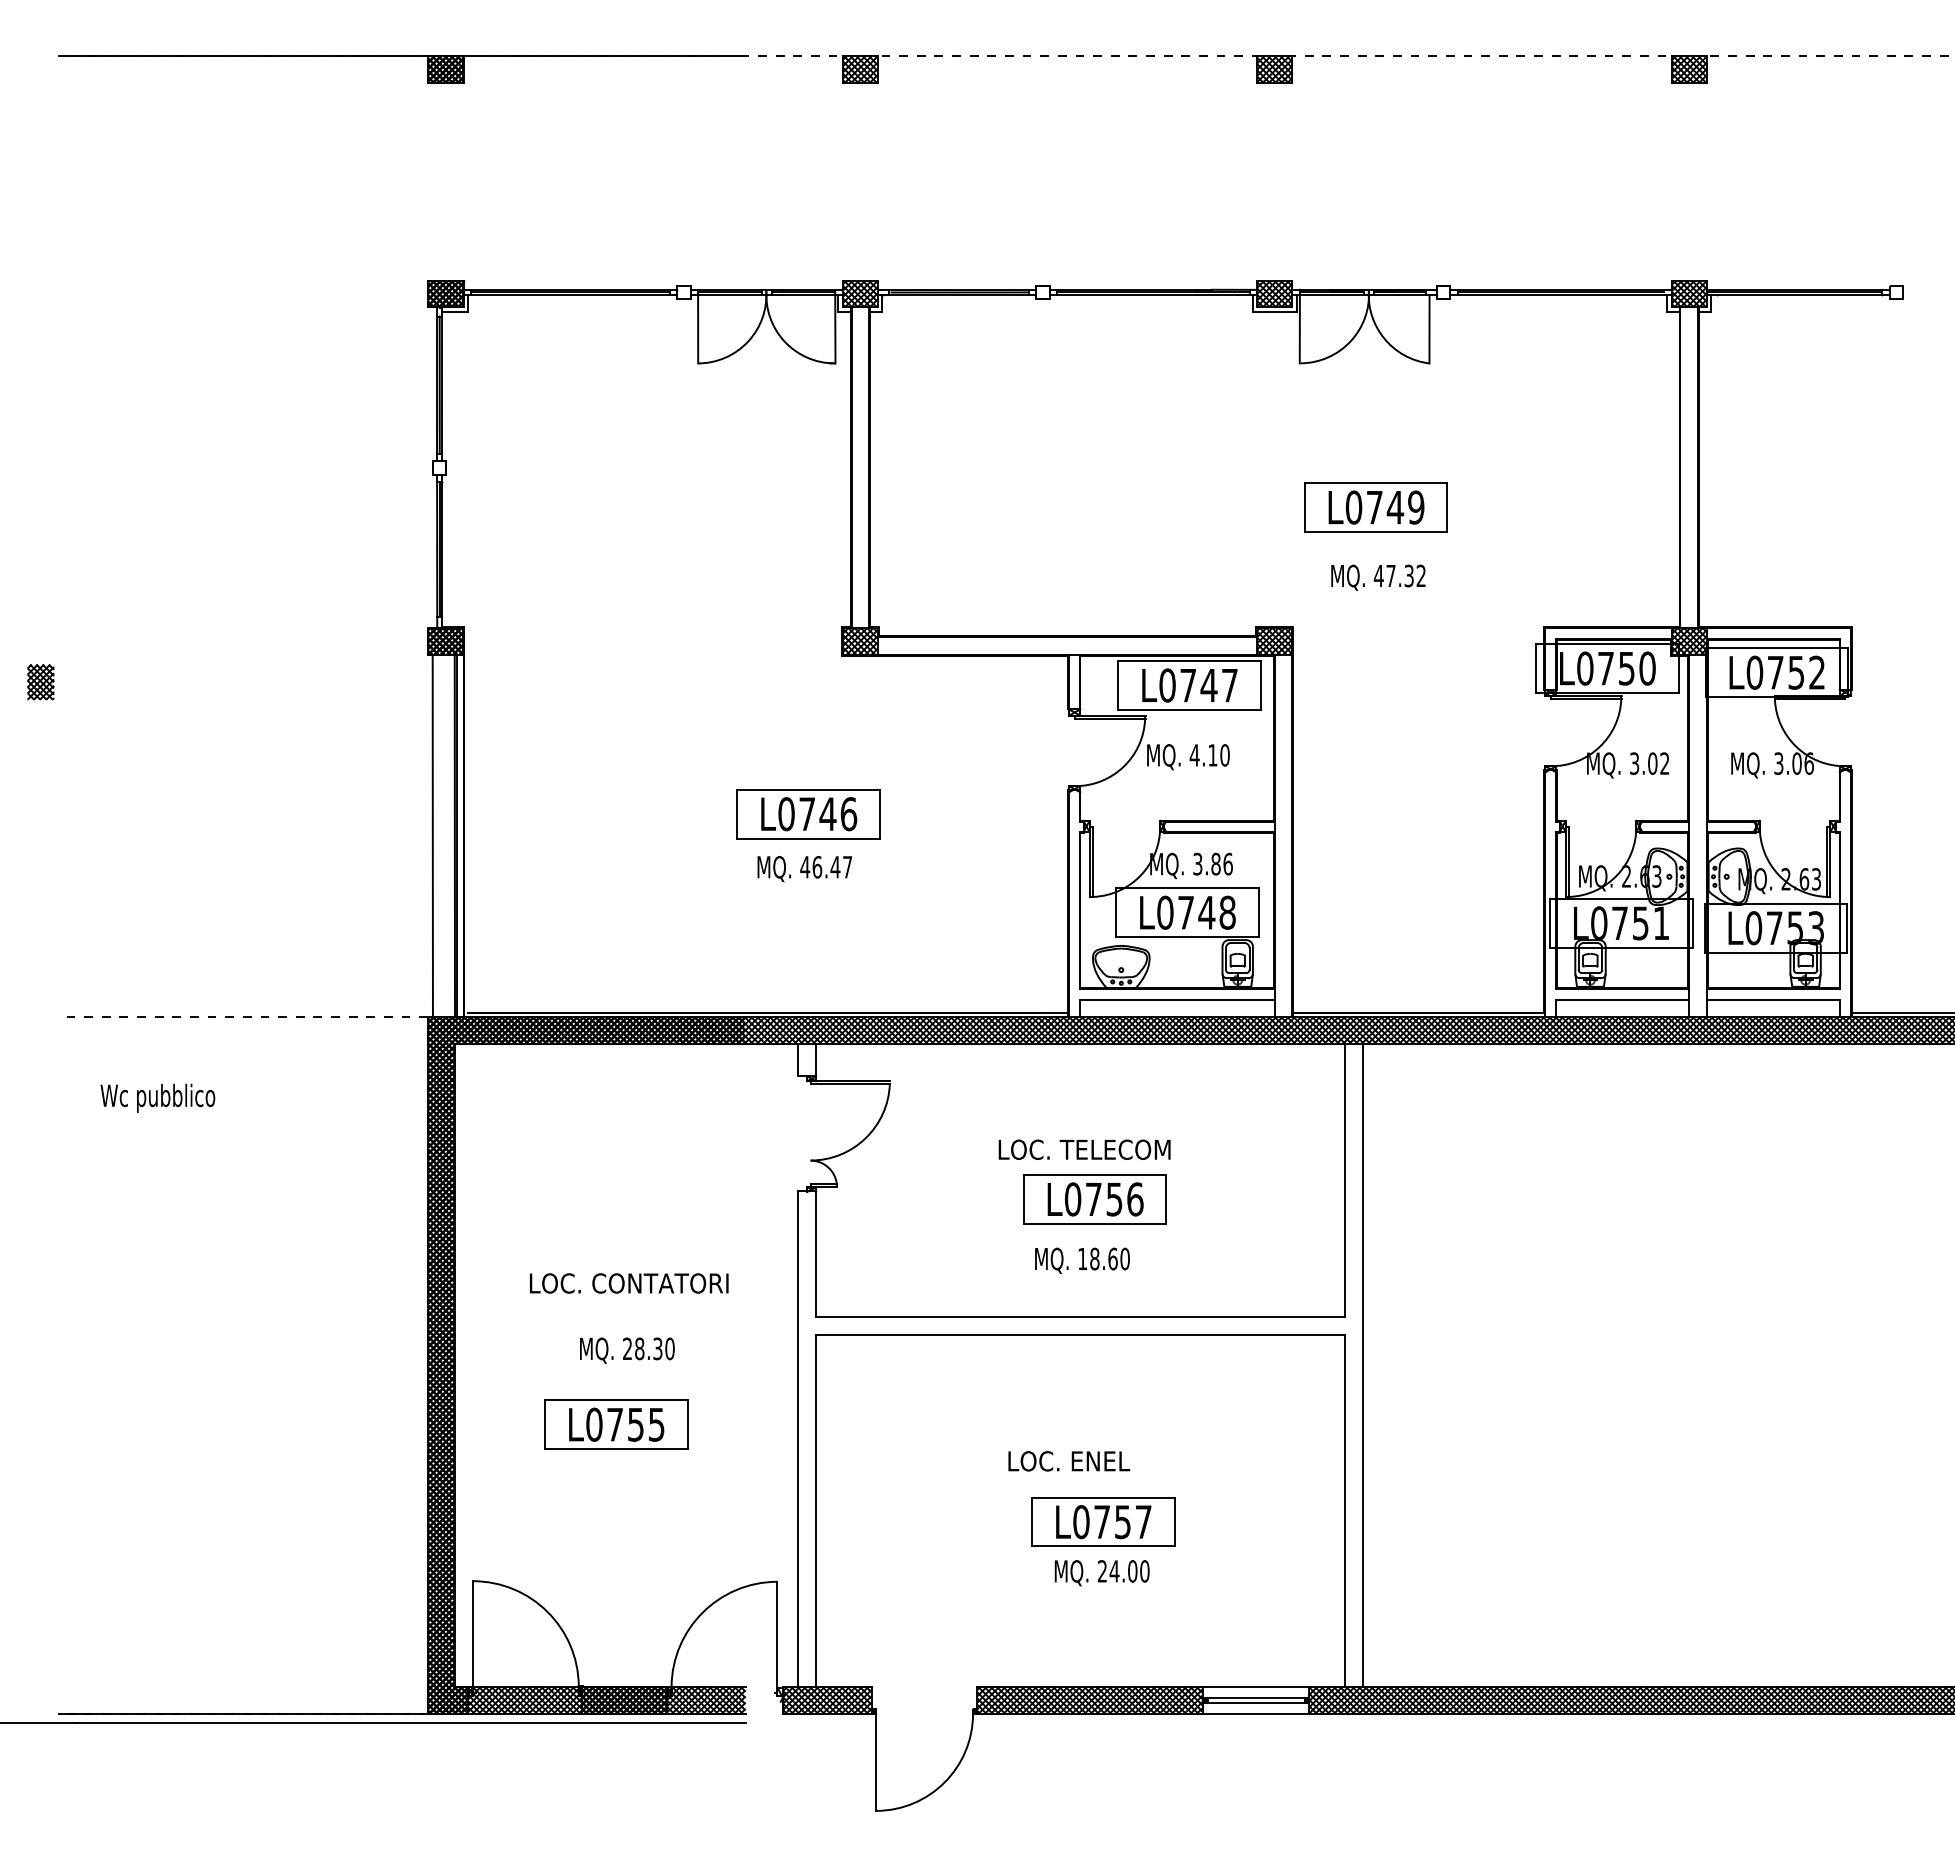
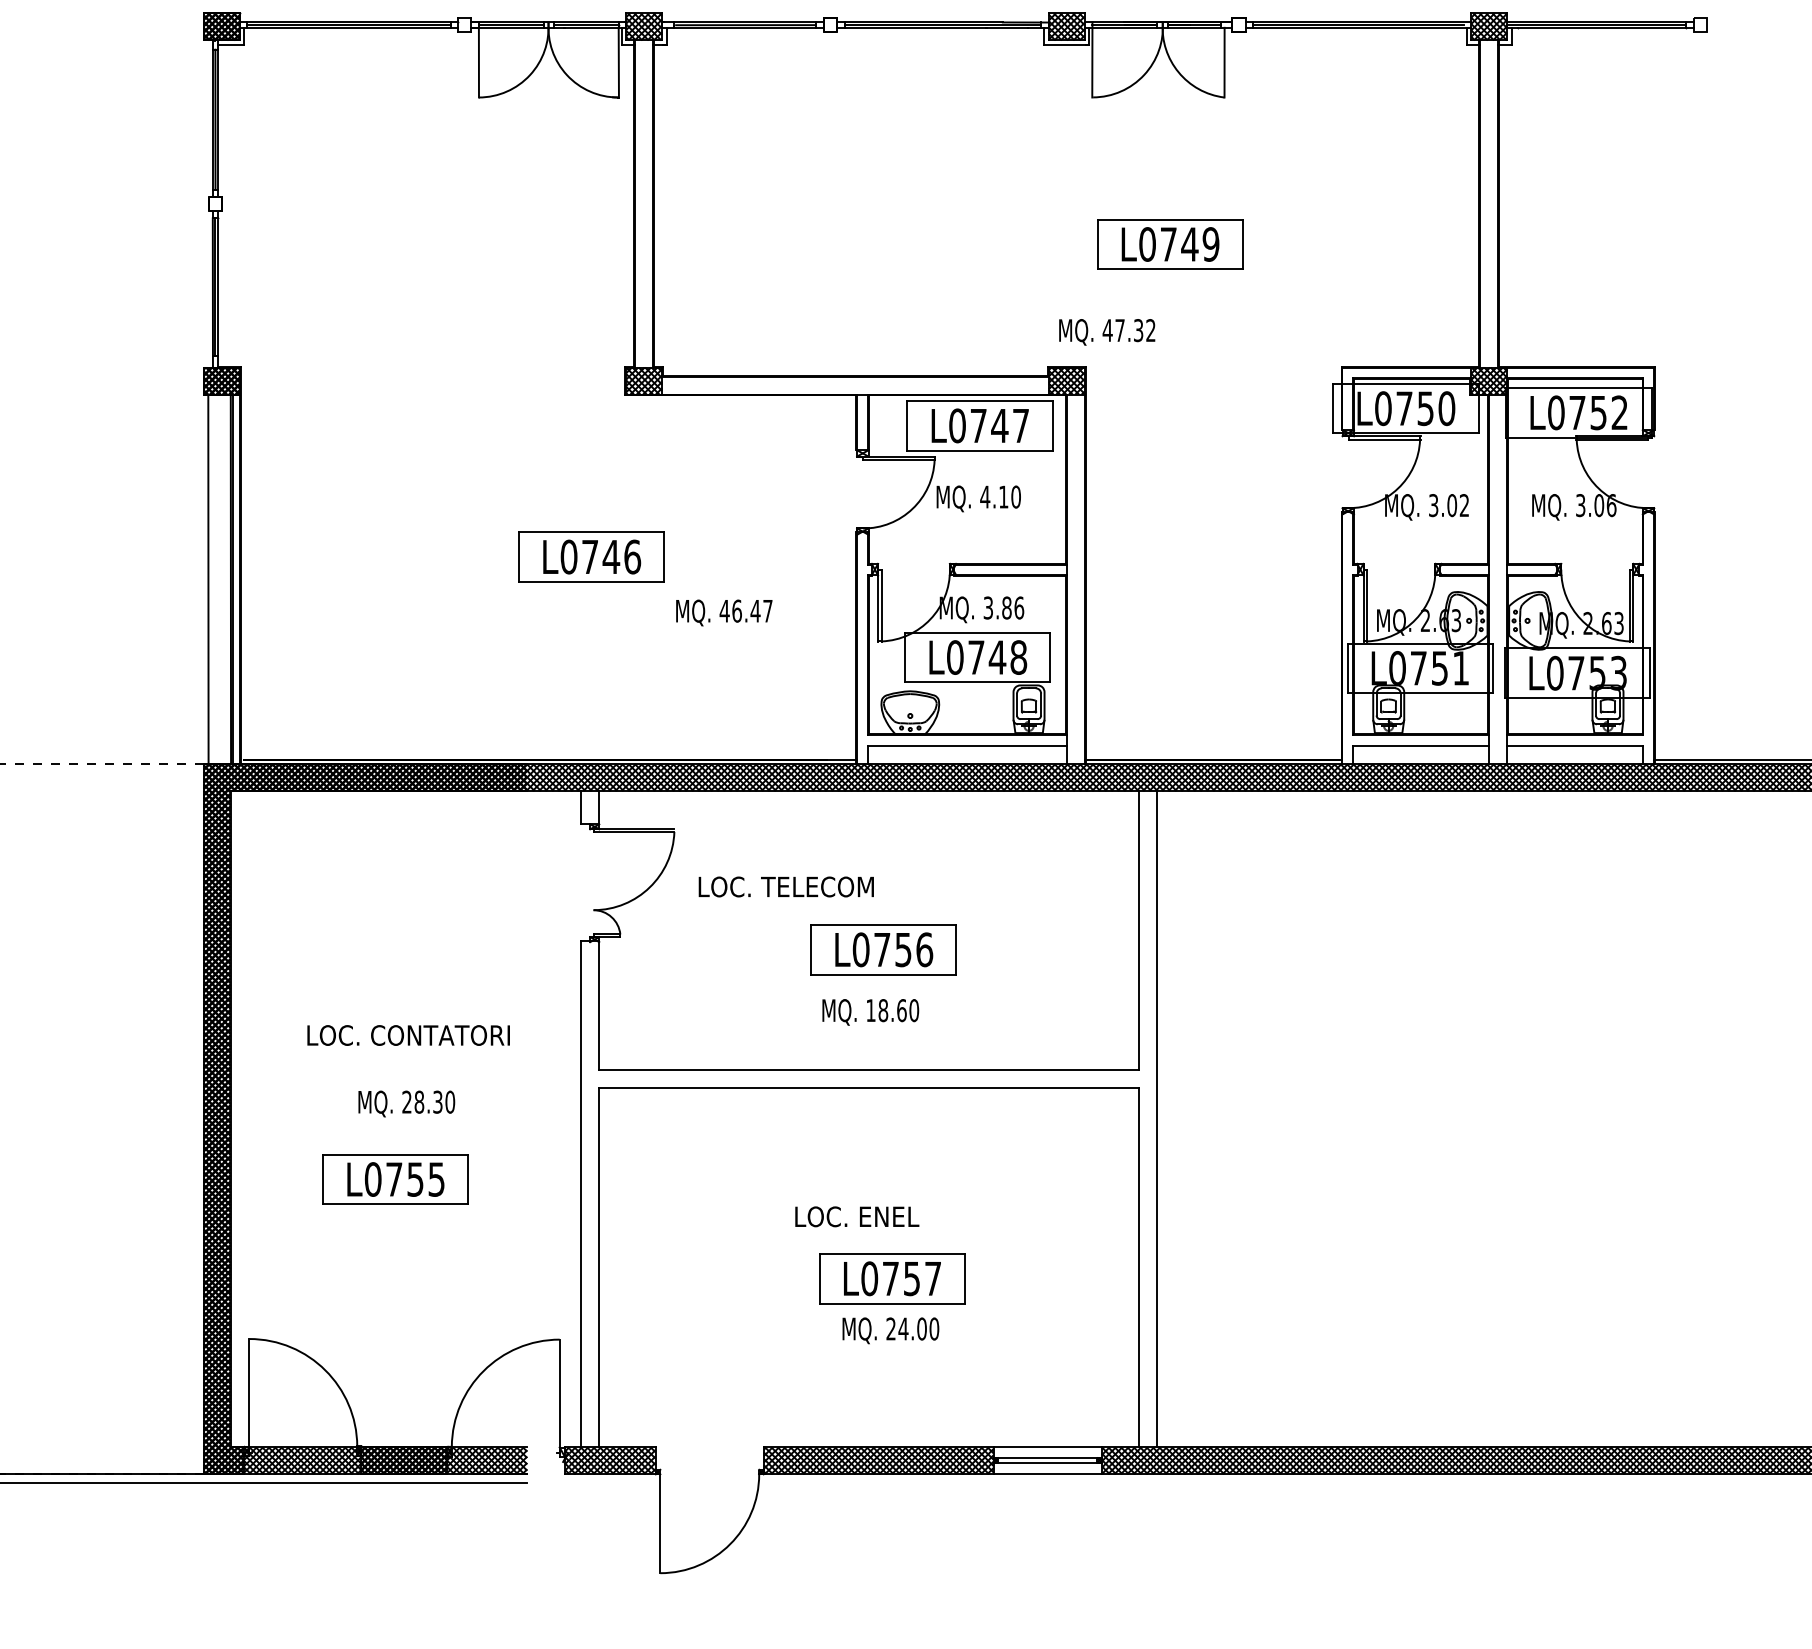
text: (1378, 577) -> (1107, 332), moved
text: (804, 869) -> (723, 613), moved
text: (1084, 1149) -> (786, 886), moved

